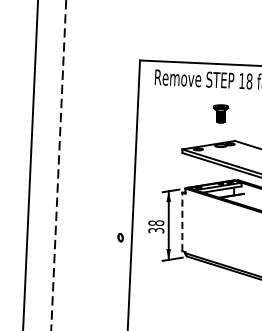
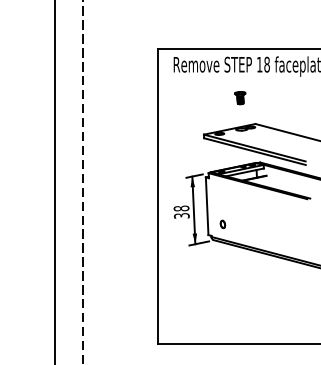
part: (221, 114) -> (240, 98), size x0.71
line: (182, 222) -> (207, 206), dashed -> solid
part: (120, 237) -> (222, 224), moved

